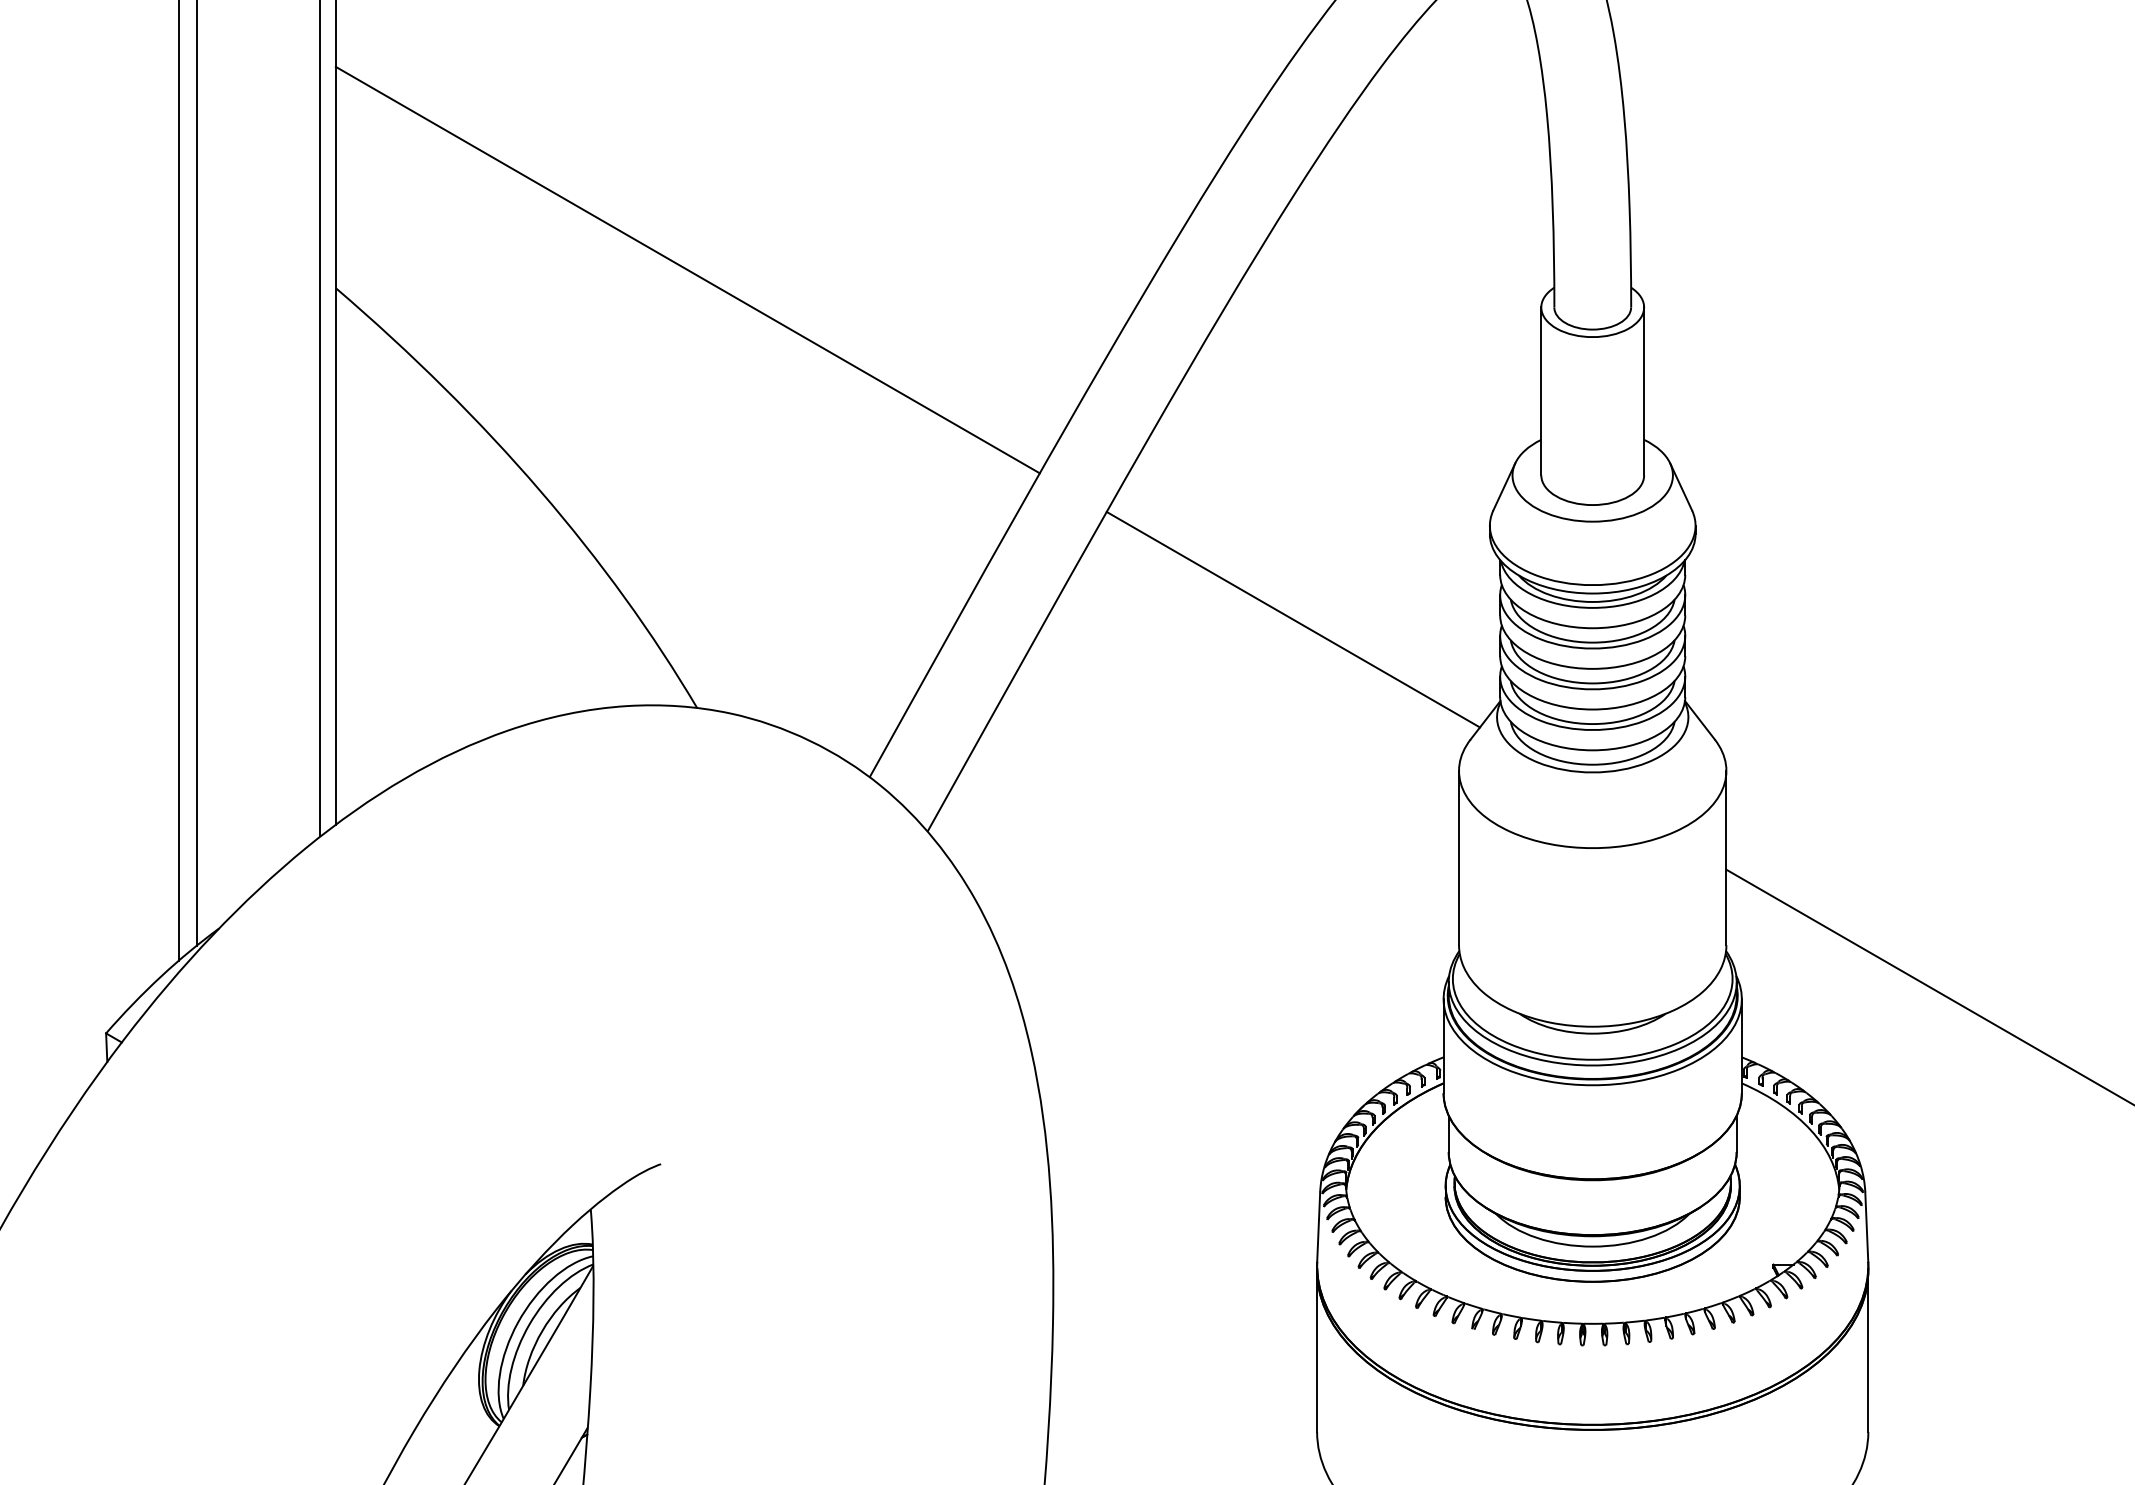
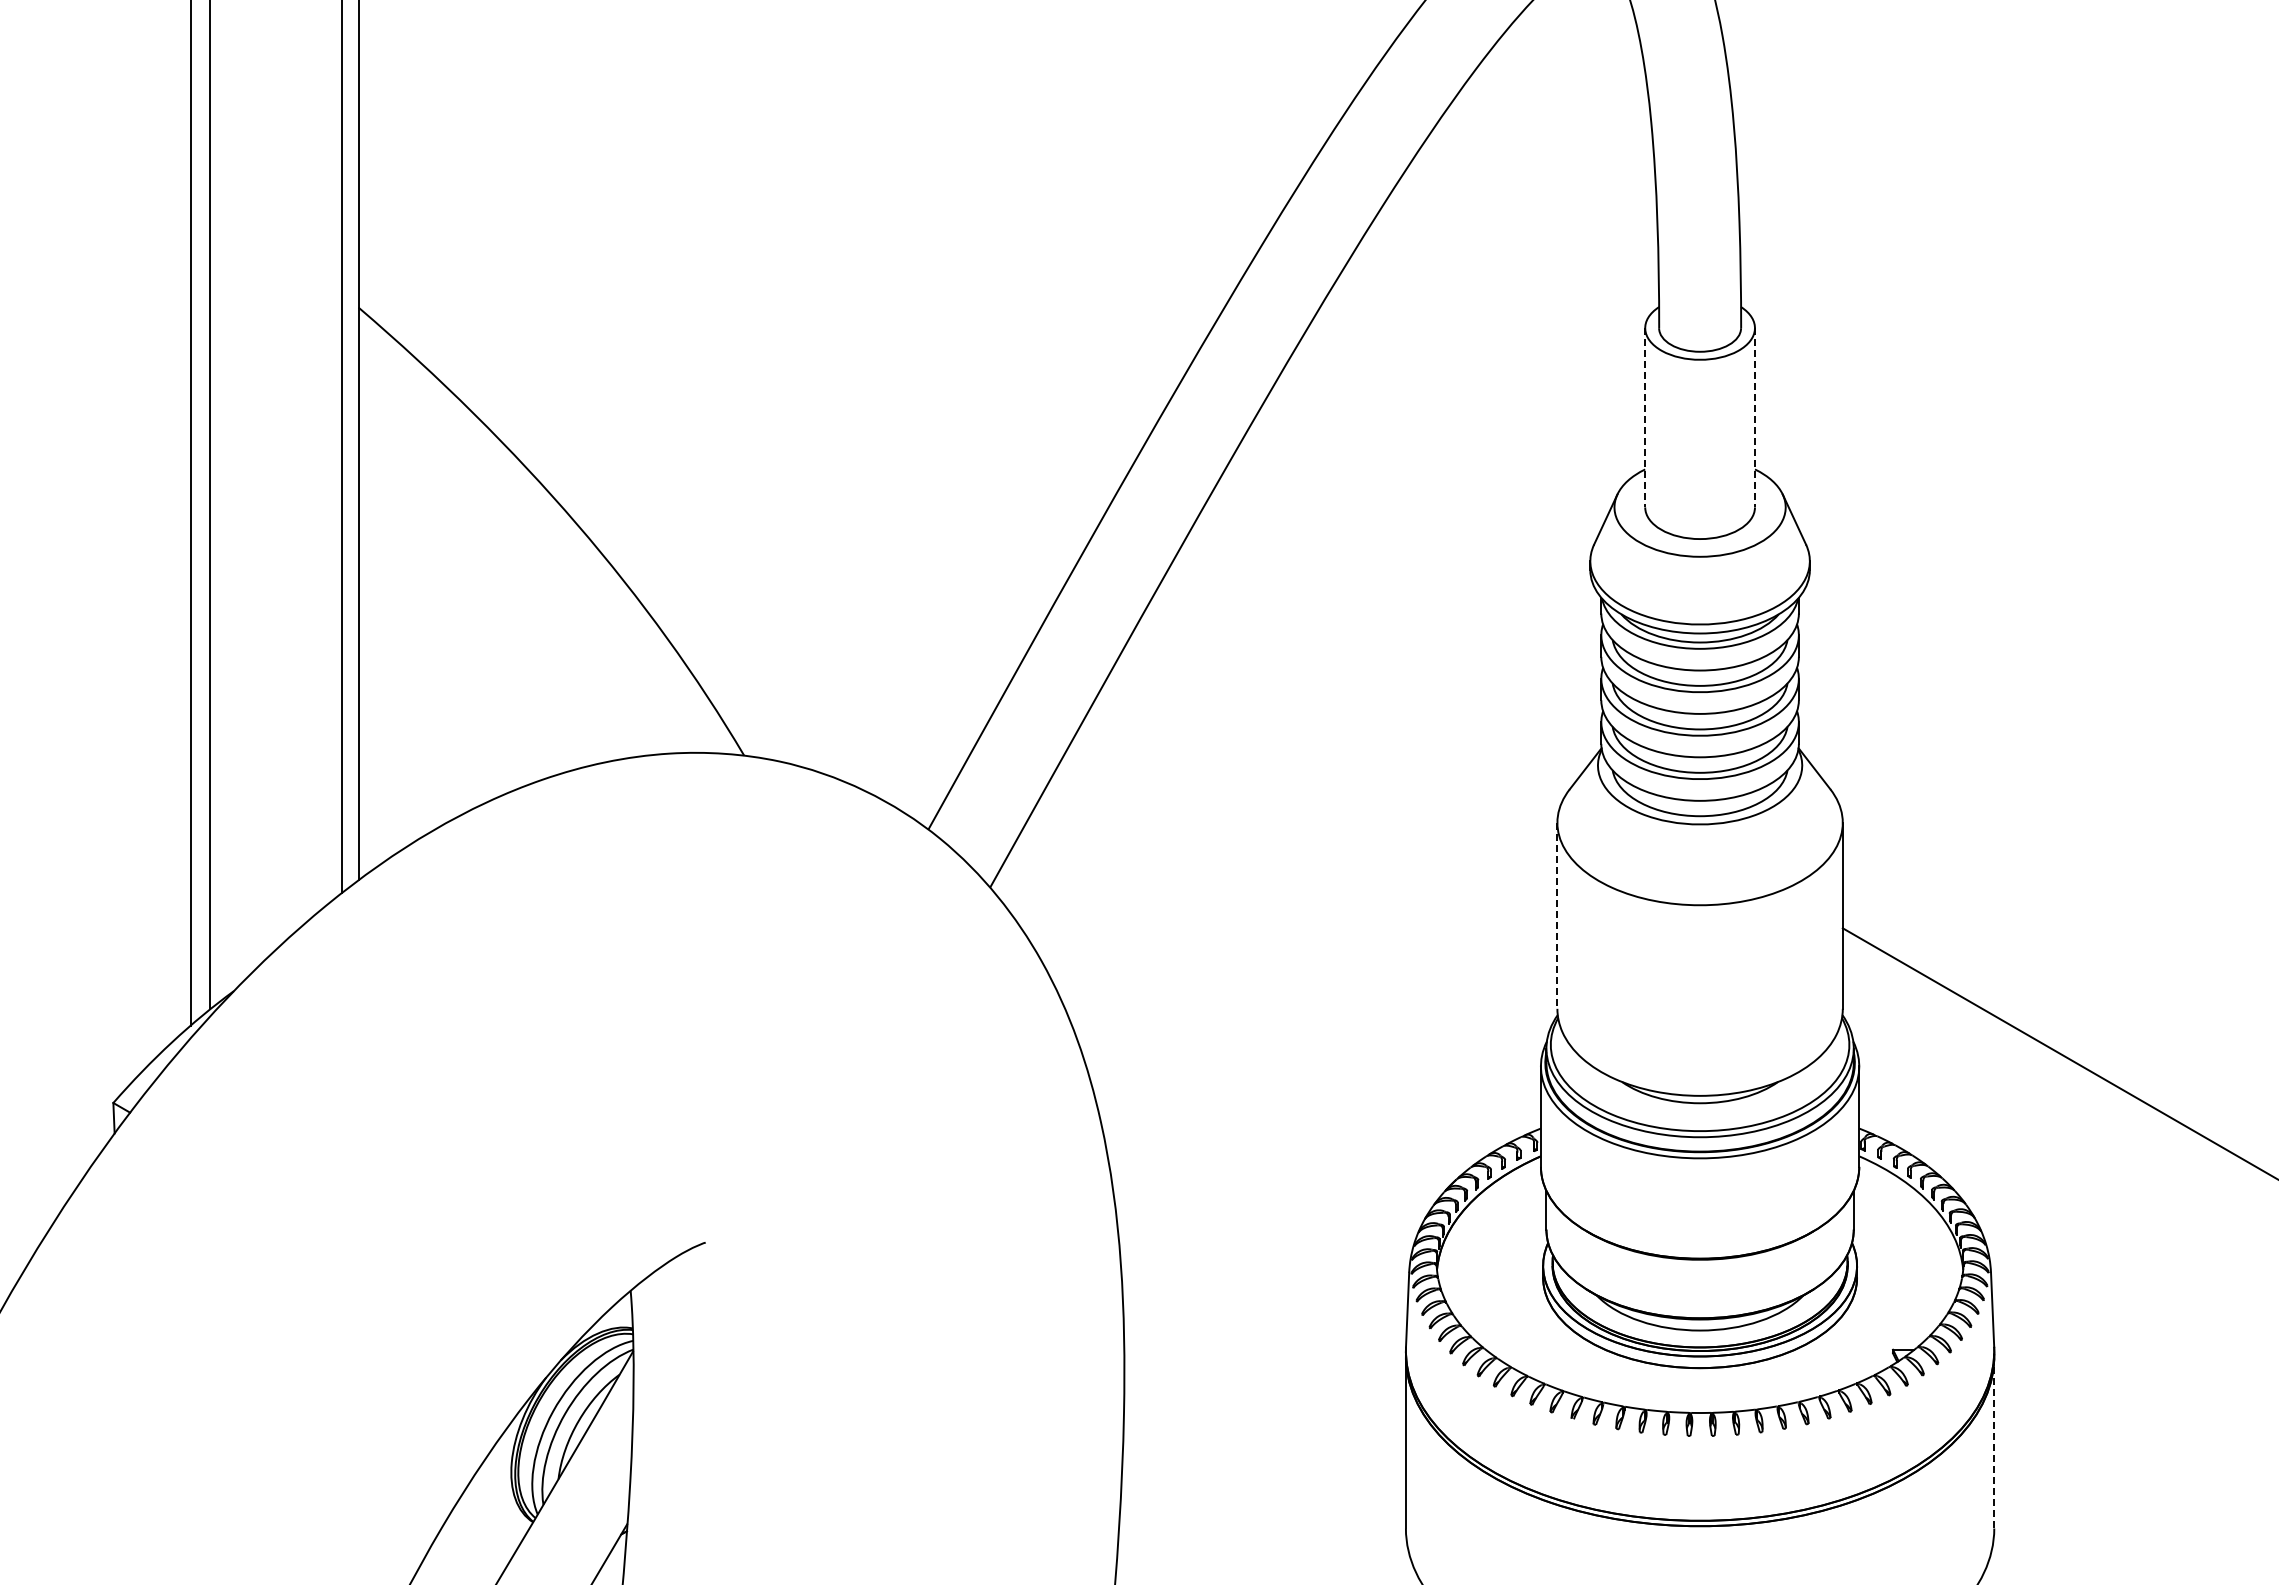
line: (687, 270) -> (733, 288), removed
line: (1541, 391) -> (1645, 417), solid -> dashed
line: (1643, 391) -> (1754, 417), solid -> dashed
line: (1293, 619) -> (1380, 661), removed
line: (1459, 857) -> (1557, 915), solid -> dashed
line: (1868, 1350) -> (1994, 1441), solid -> dashed

